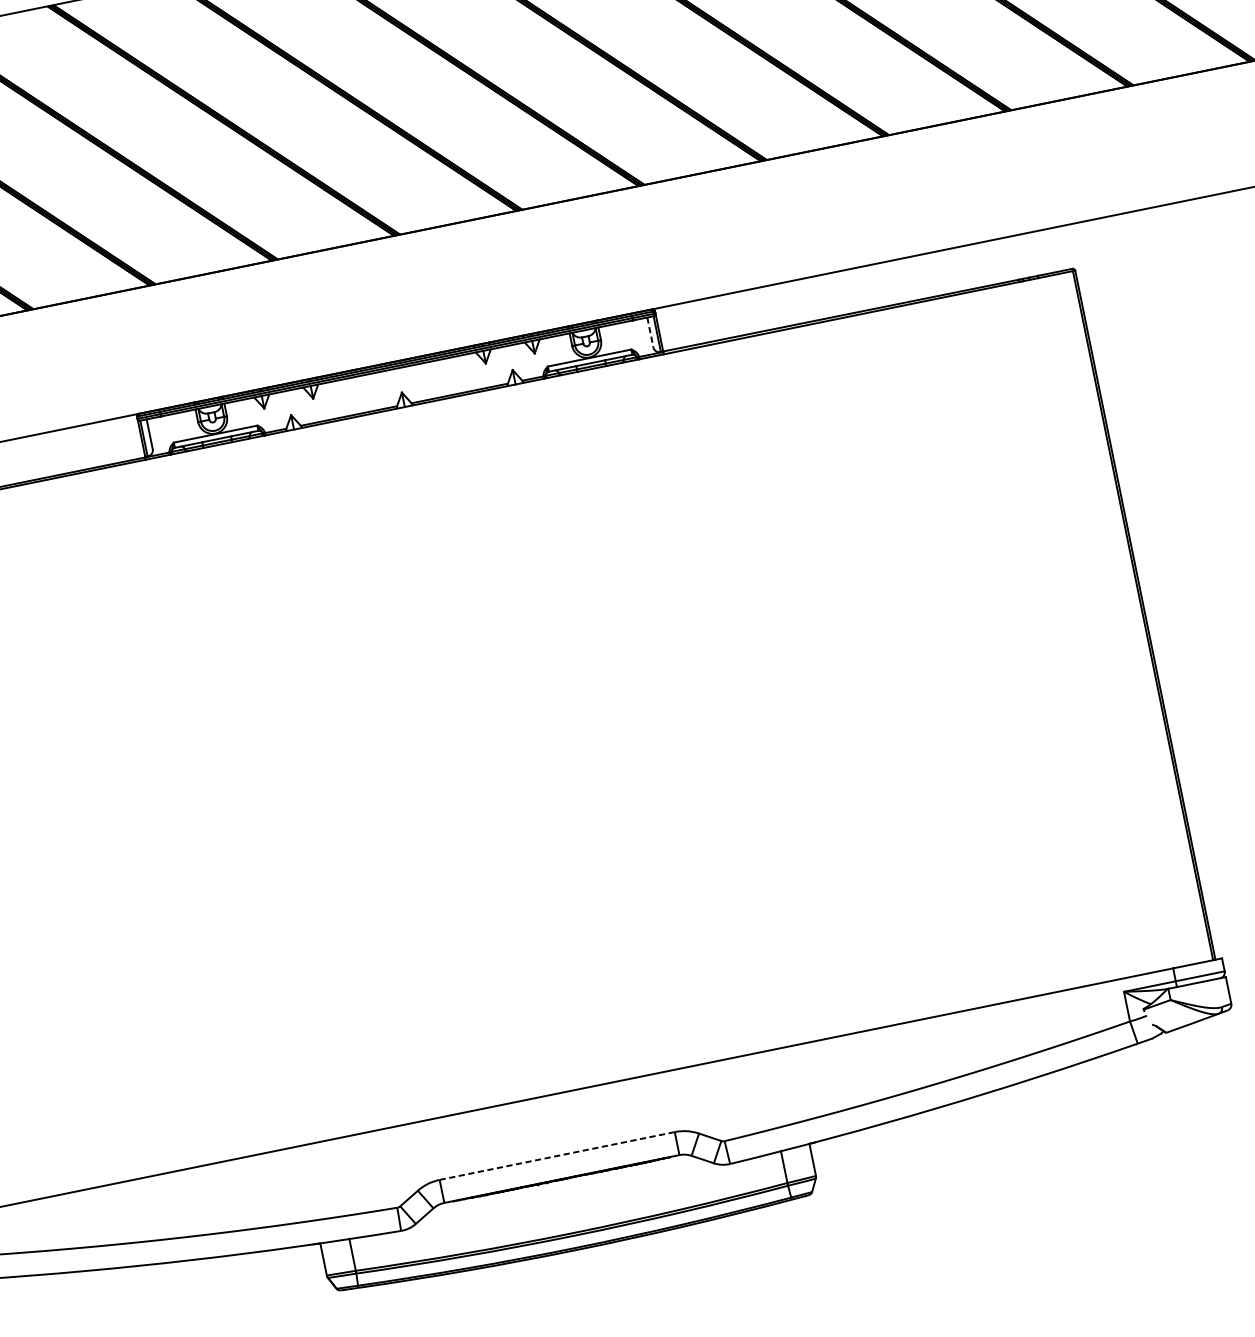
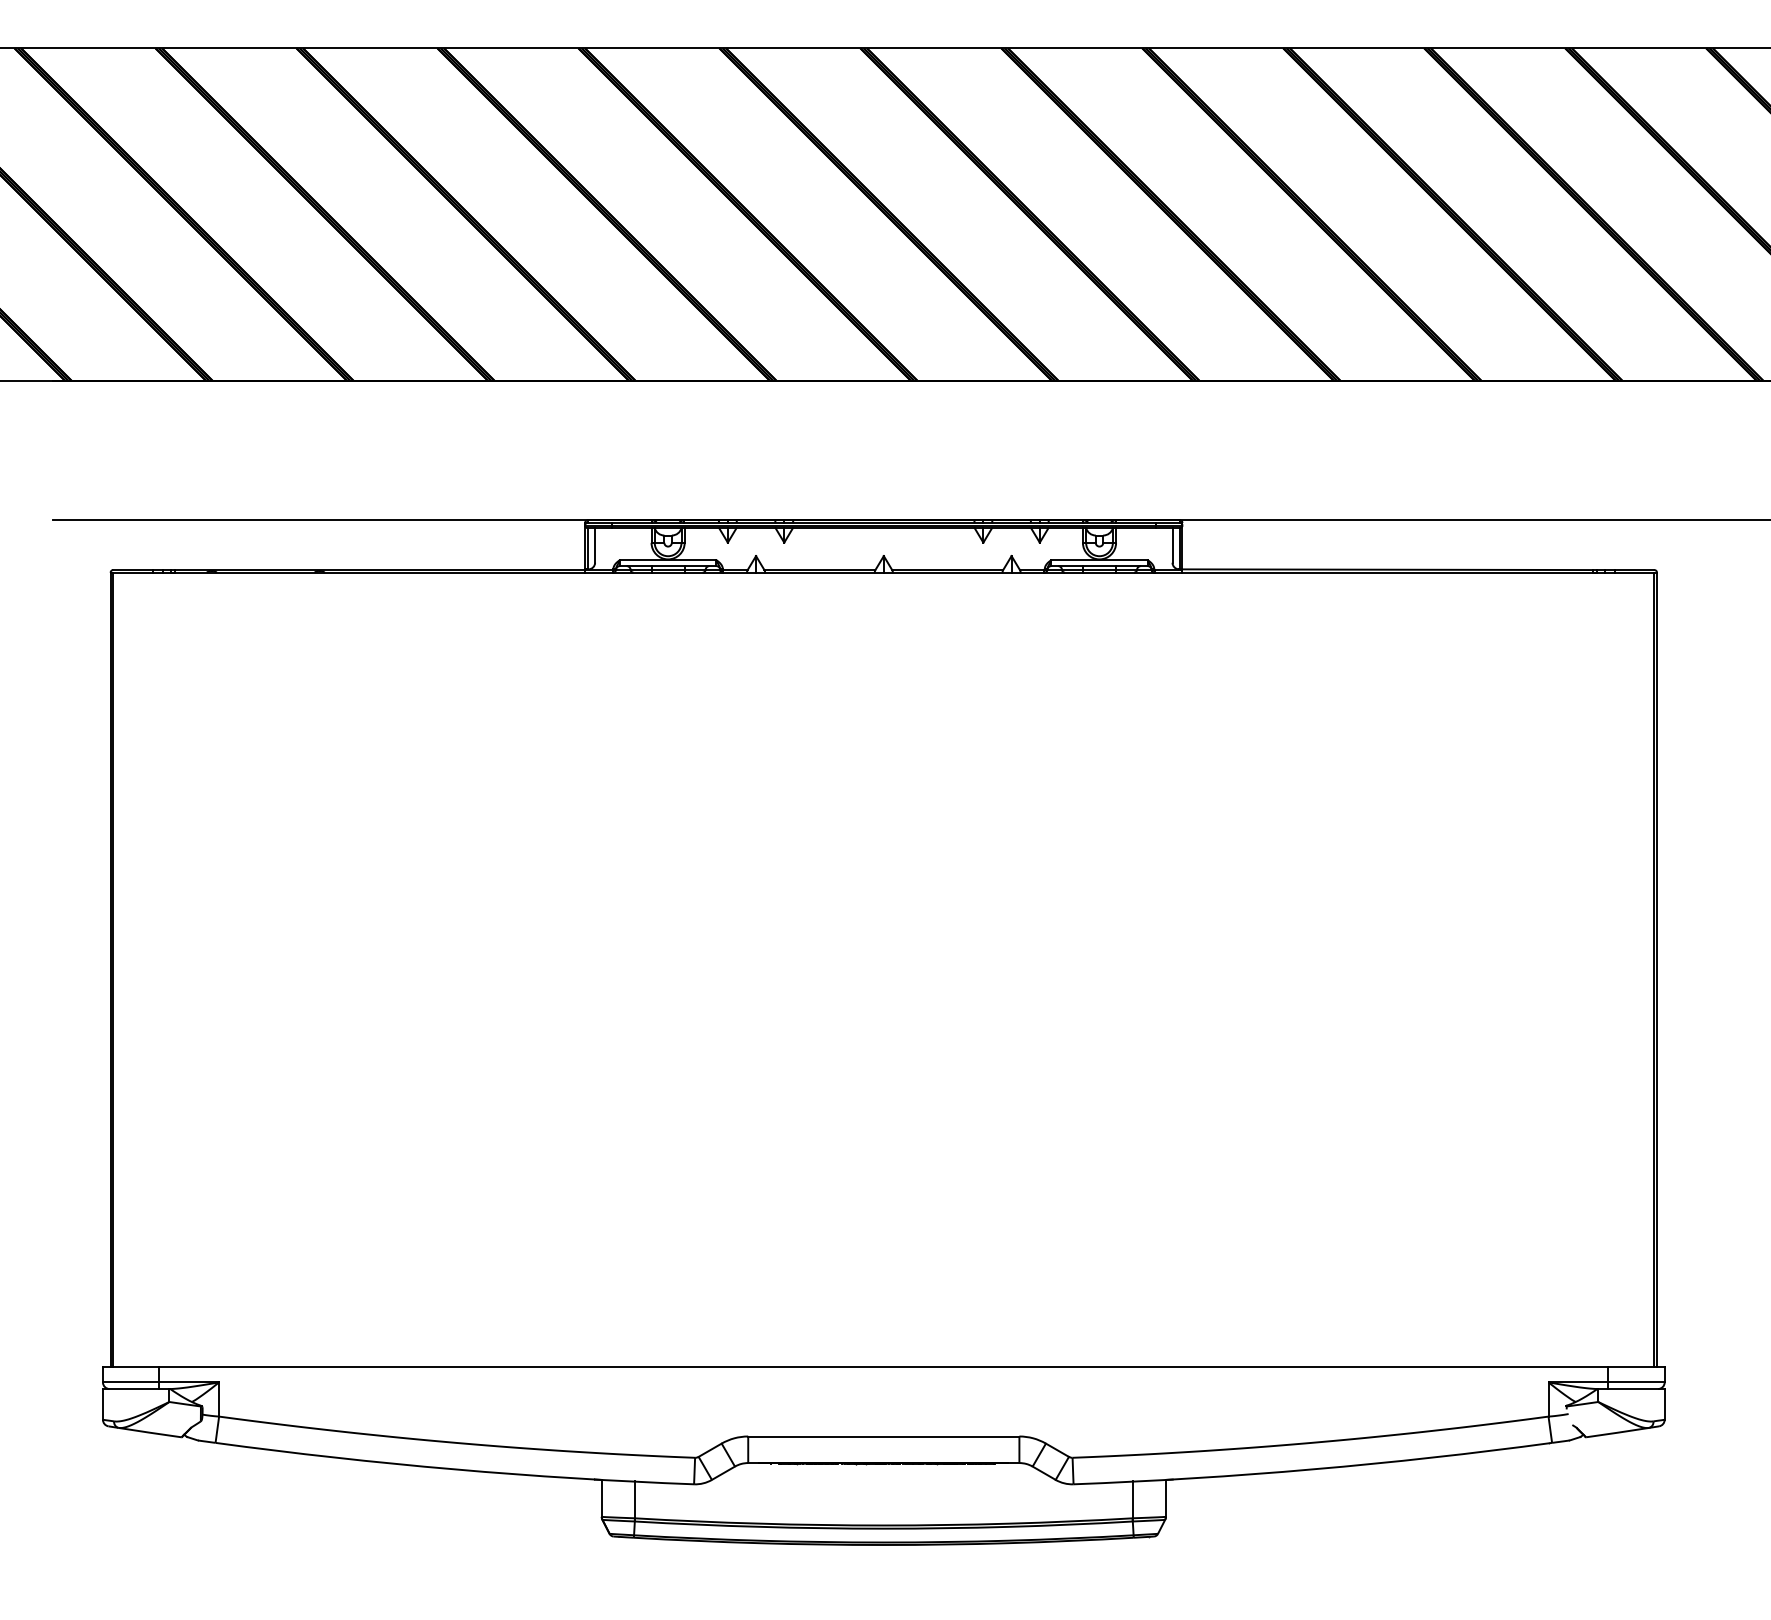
line: (650, 332) -> (1172, 545), dashed -> solid
line: (556, 1156) -> (883, 1436), dashed -> solid

